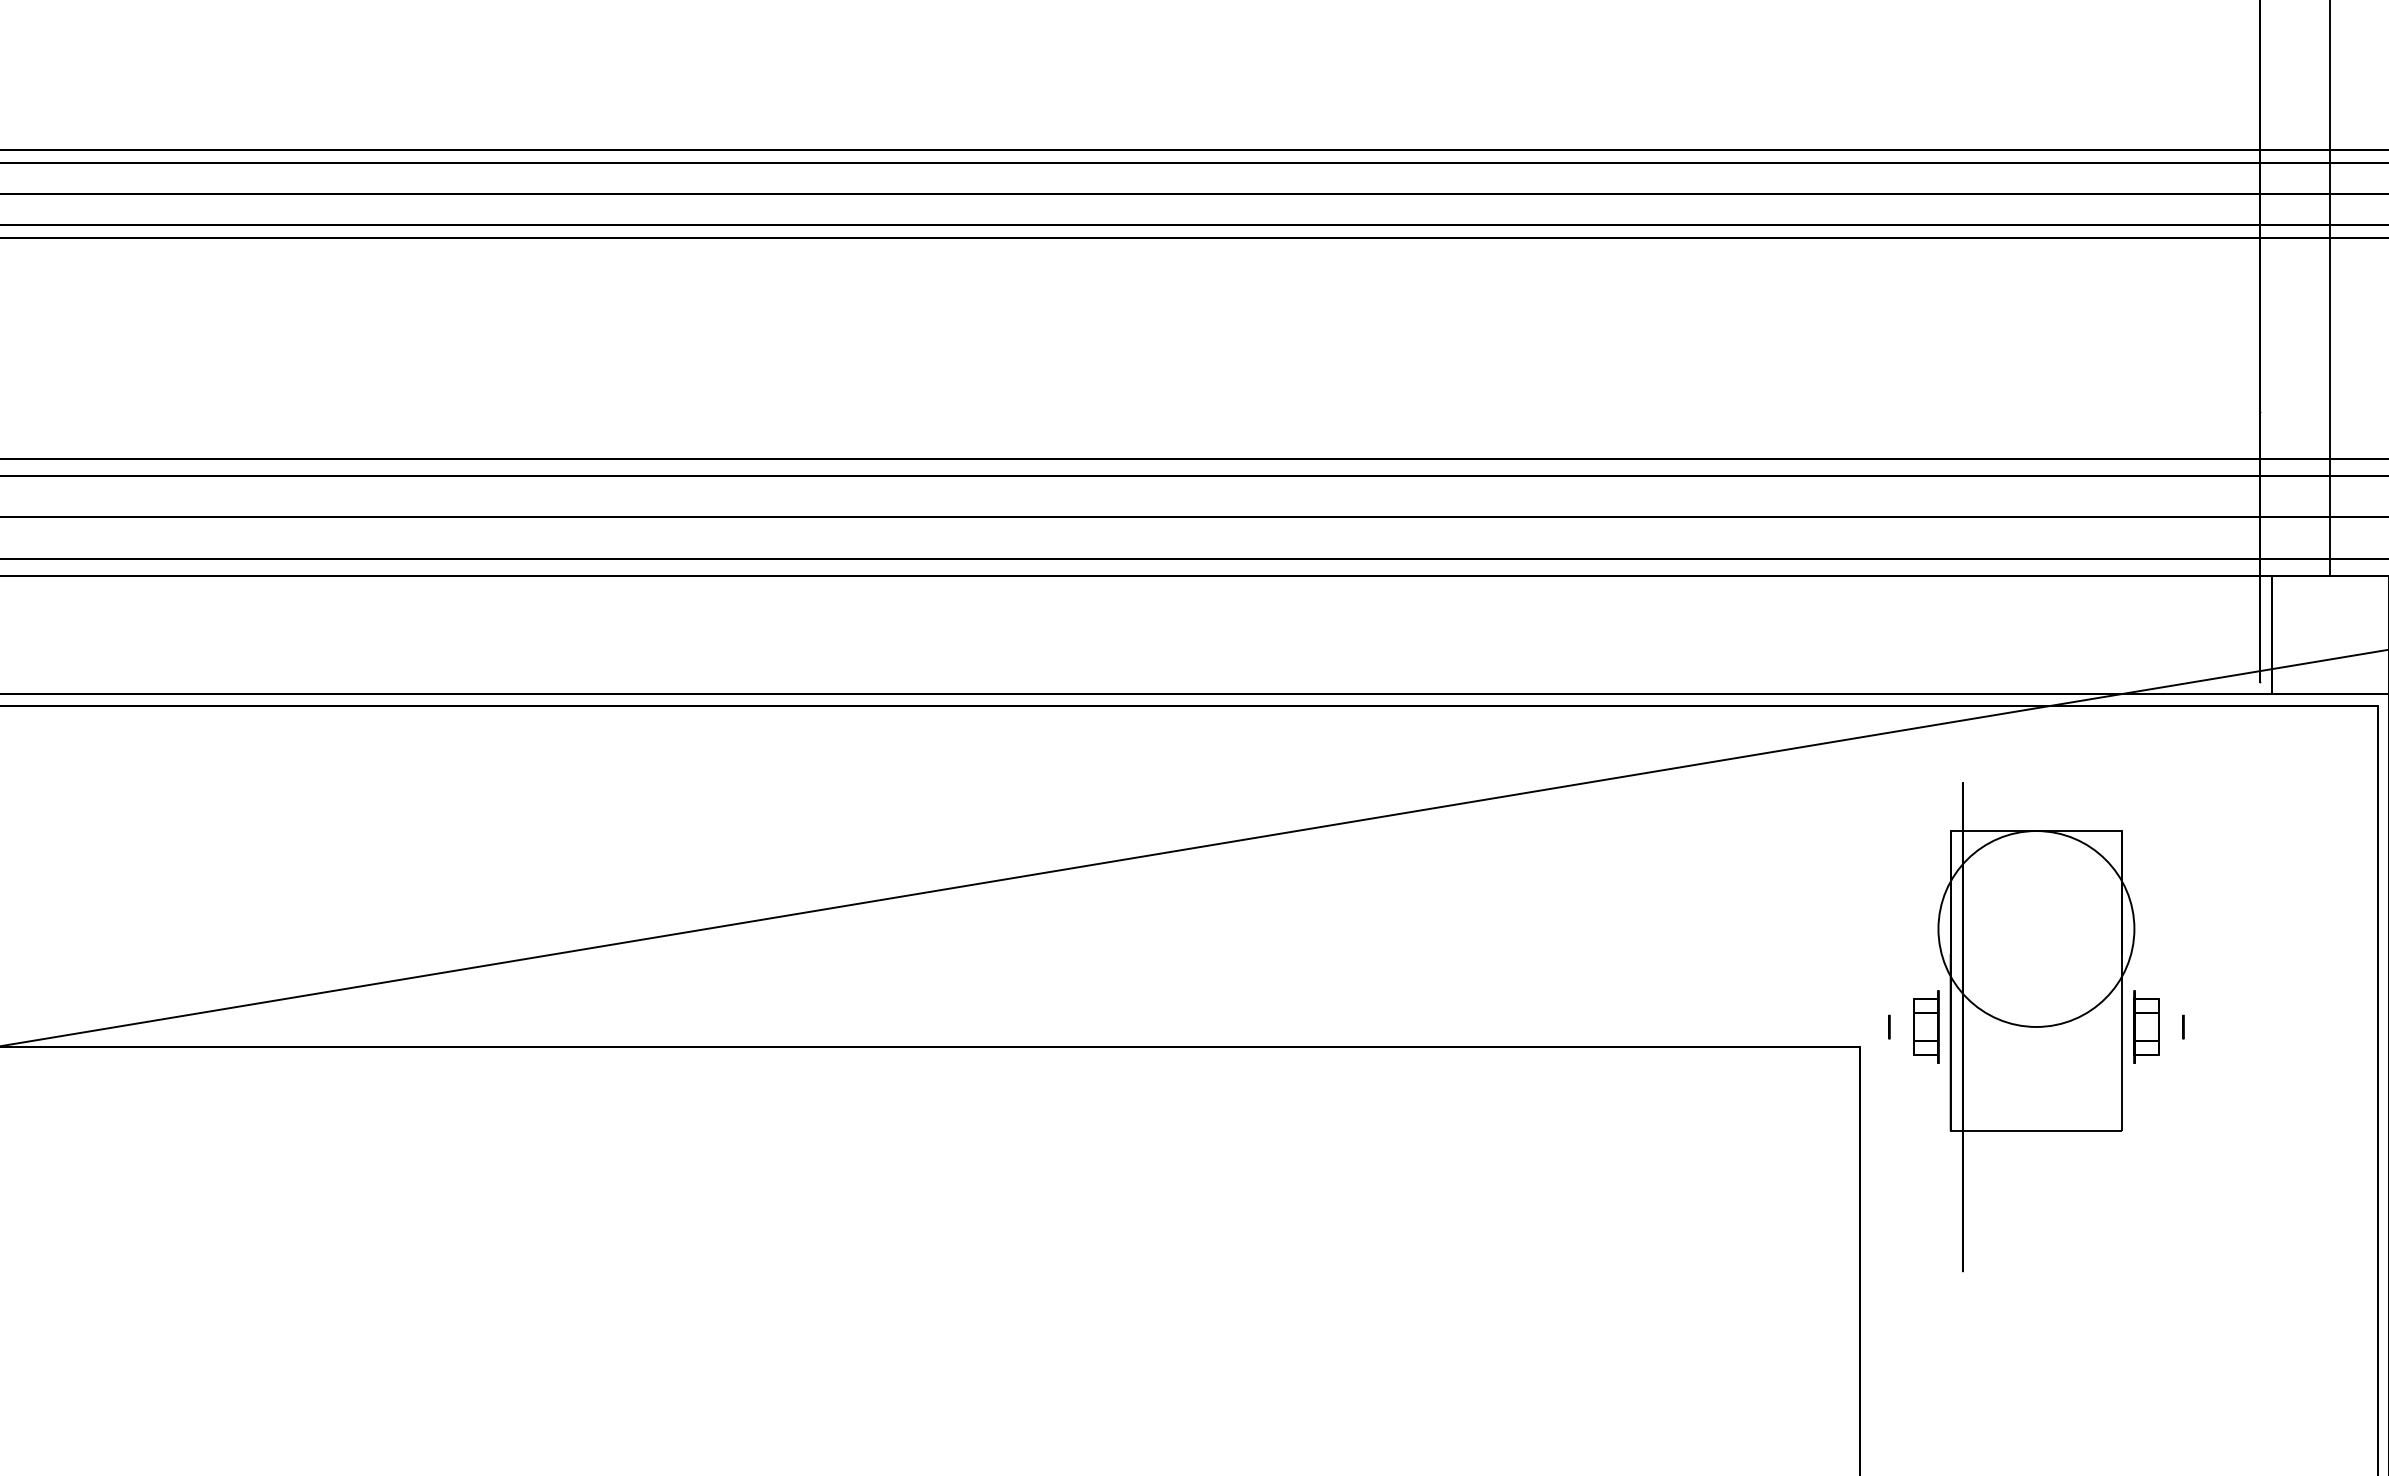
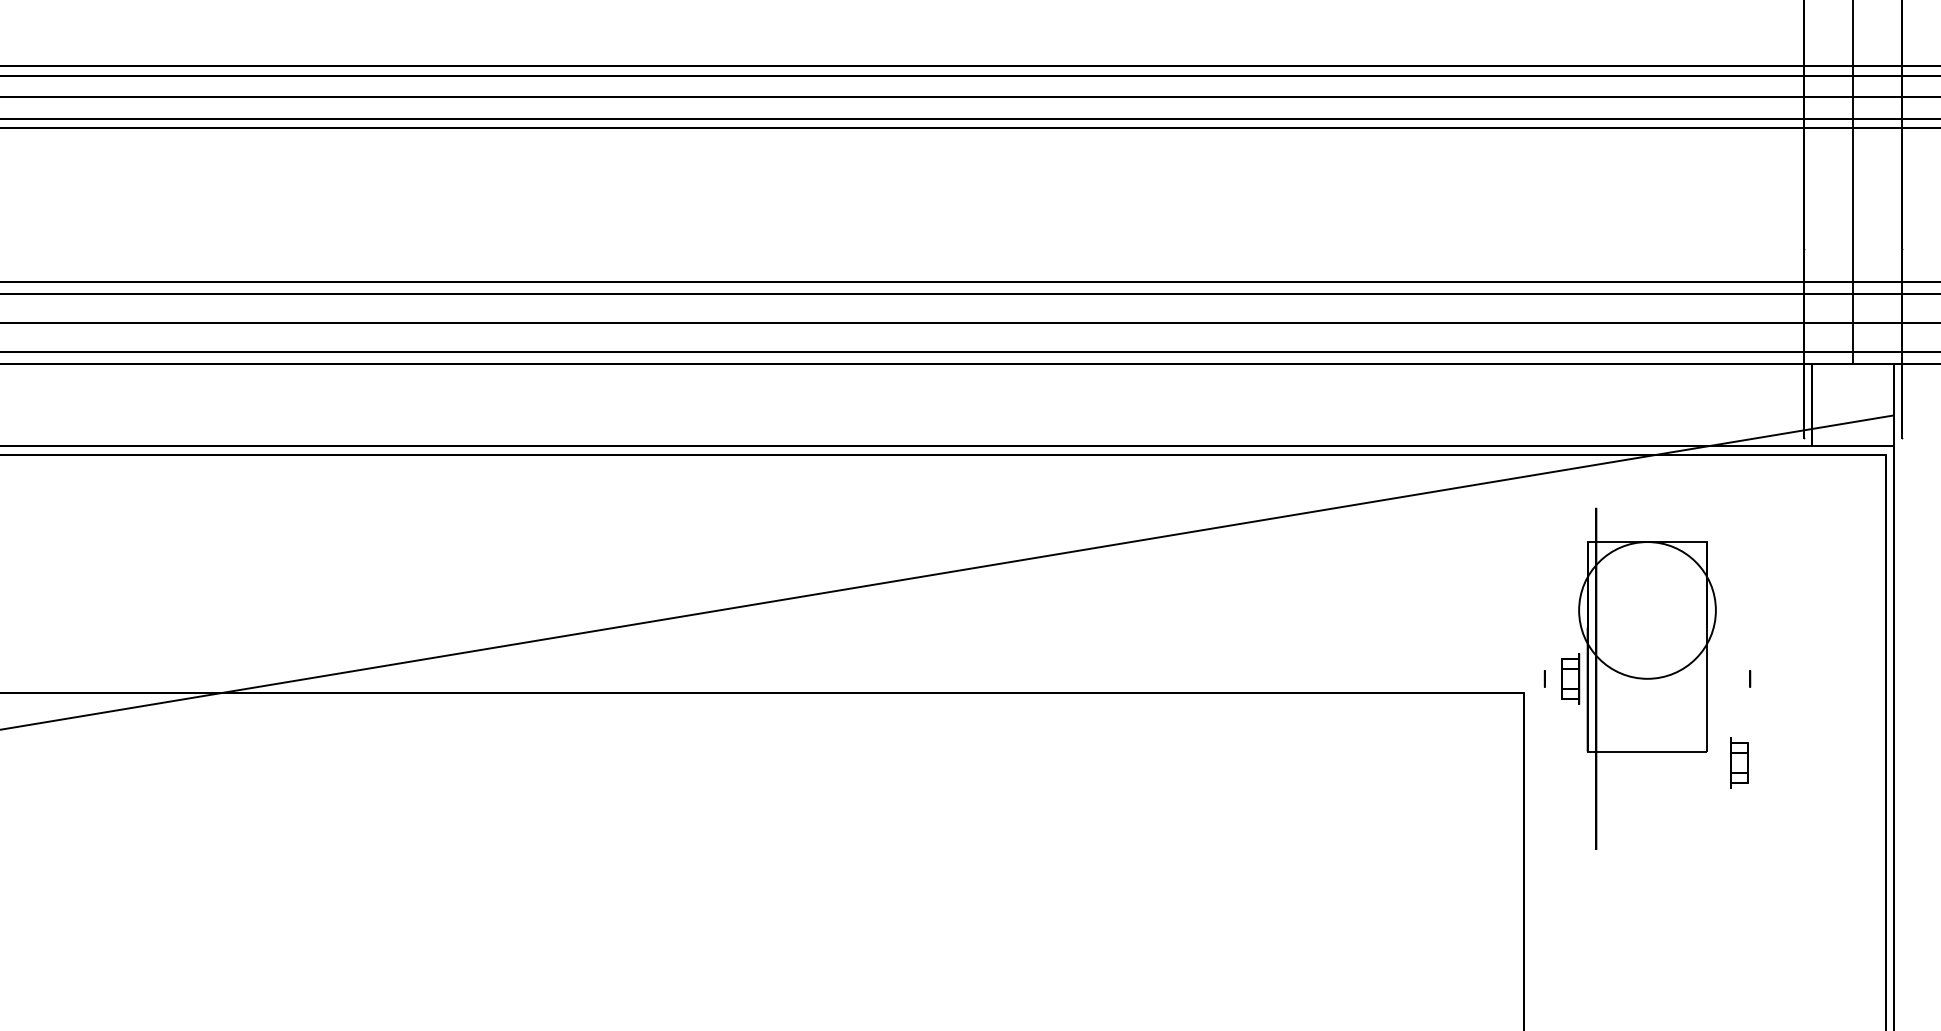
part: (2146, 1026) -> (1739, 762), moved

